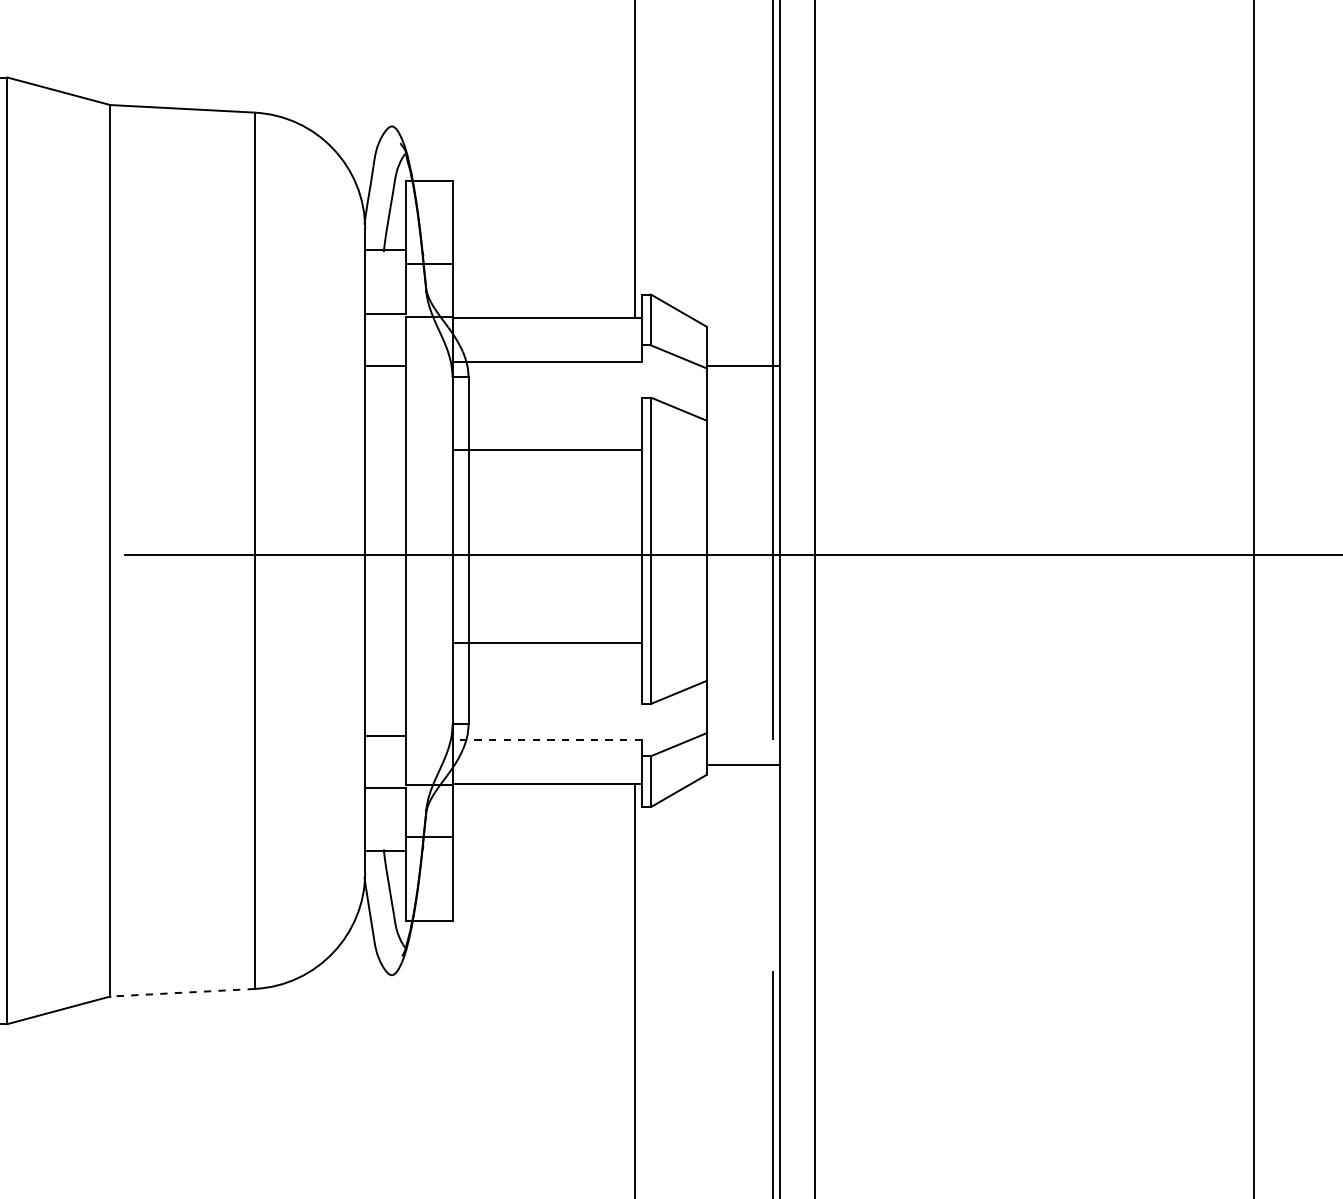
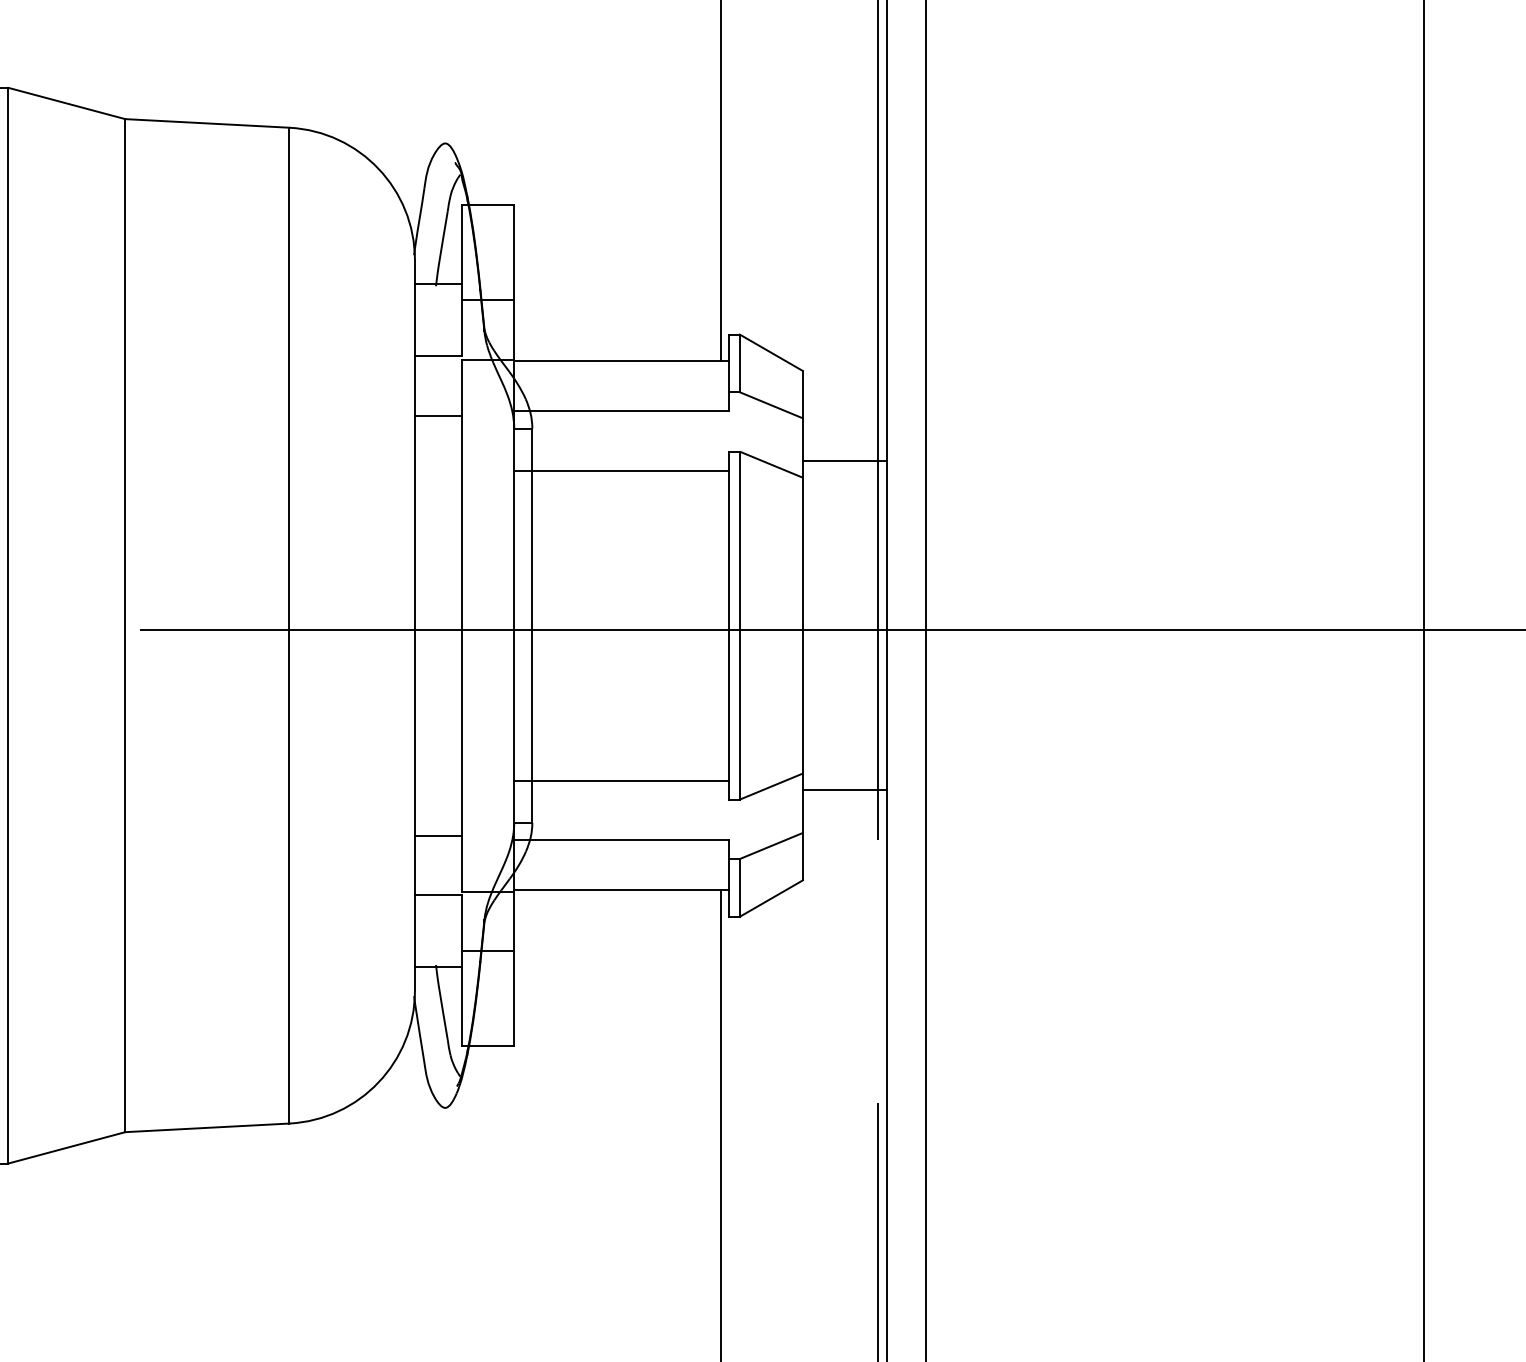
line: (743, 366) -> (844, 461), moved
line: (546, 450) -> (621, 470), moved
line: (546, 643) -> (621, 780), moved
line: (546, 739) -> (621, 840), dashed -> solid
line: (743, 765) -> (844, 790), moved
line: (181, 992) -> (206, 1127), dashed -> solid

